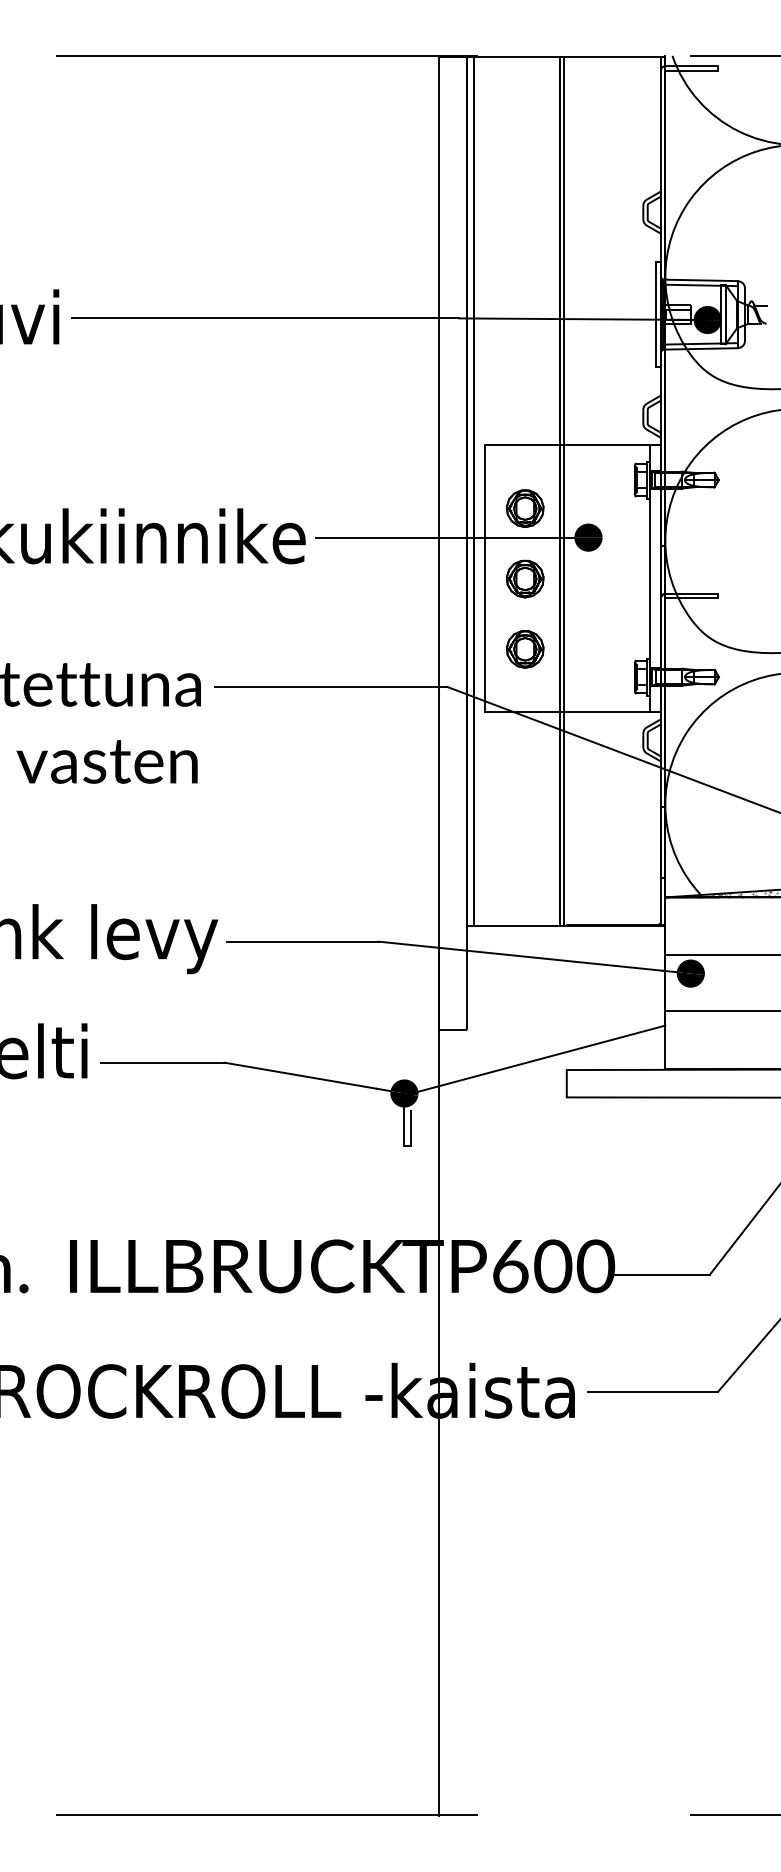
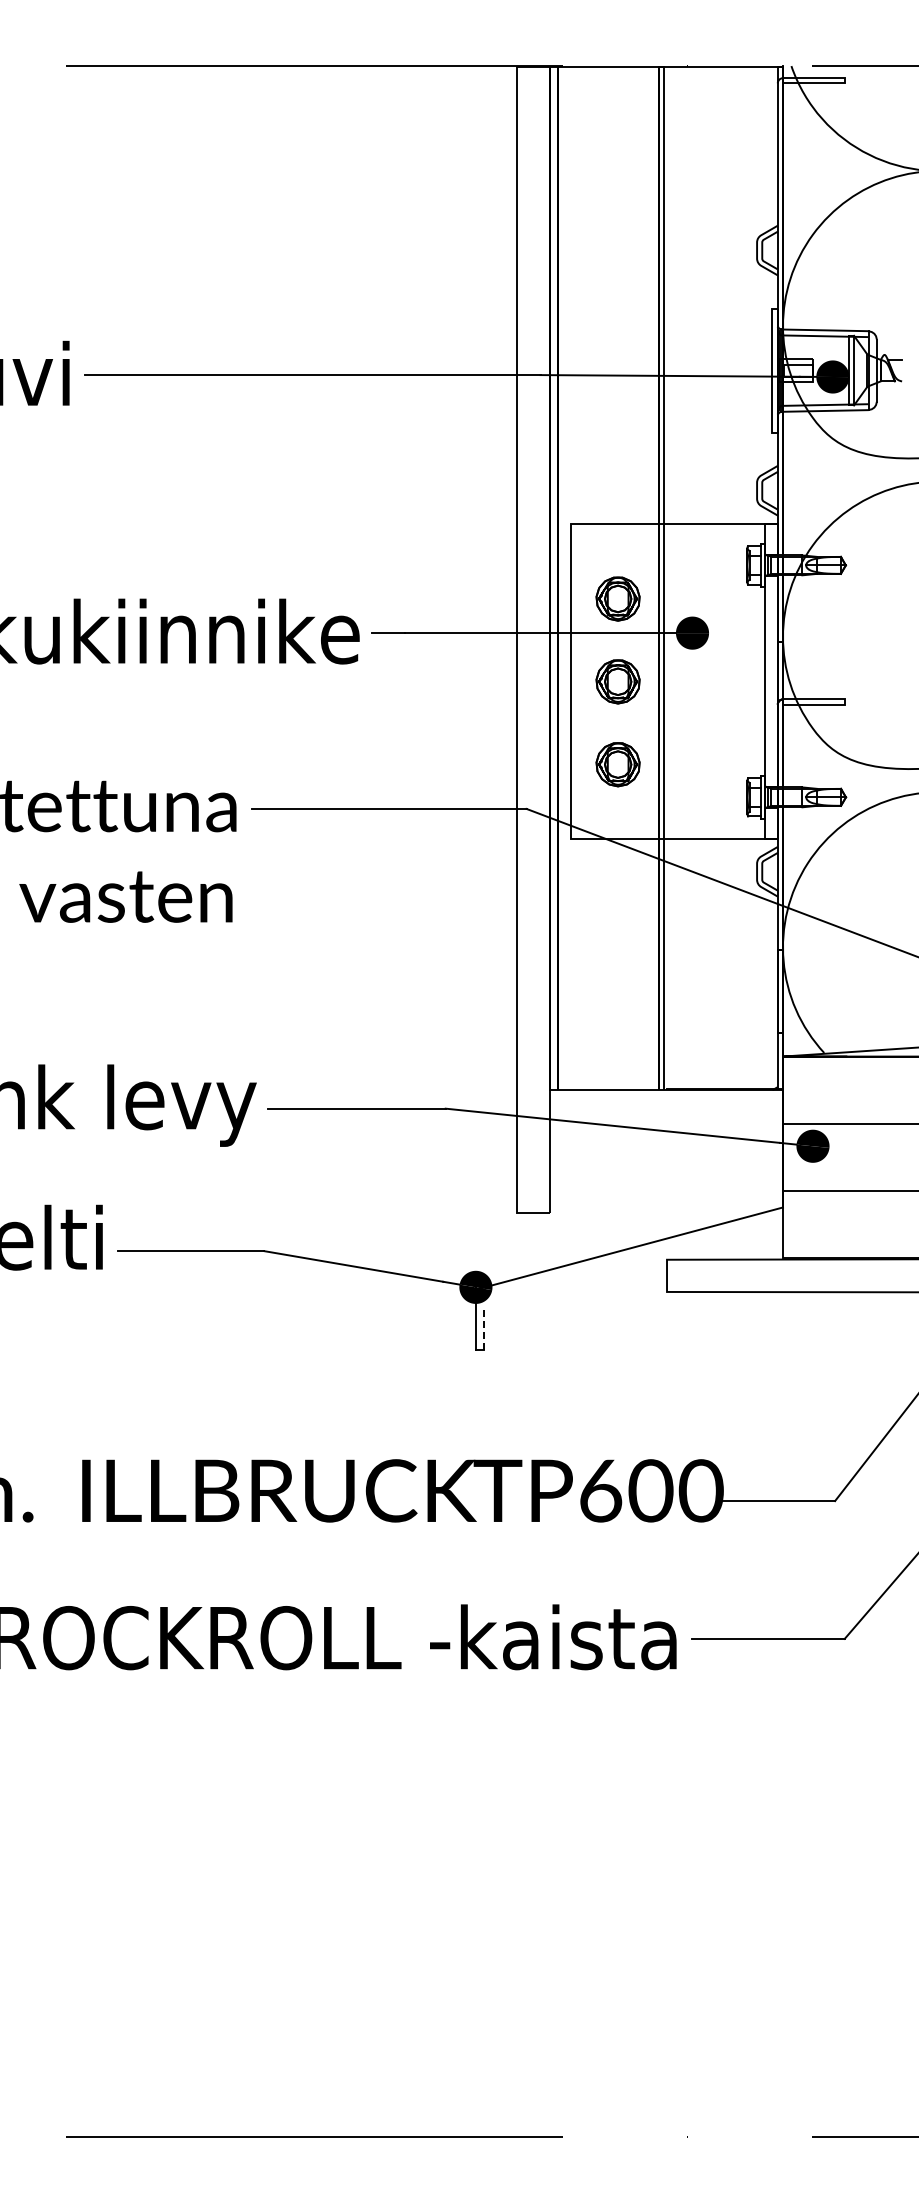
hatch: (731, 893) -> (860, 1052), removed
line: (411, 1128) -> (484, 1328), solid -> dashed
line: (438, 1385) -> (516, 1630), removed

